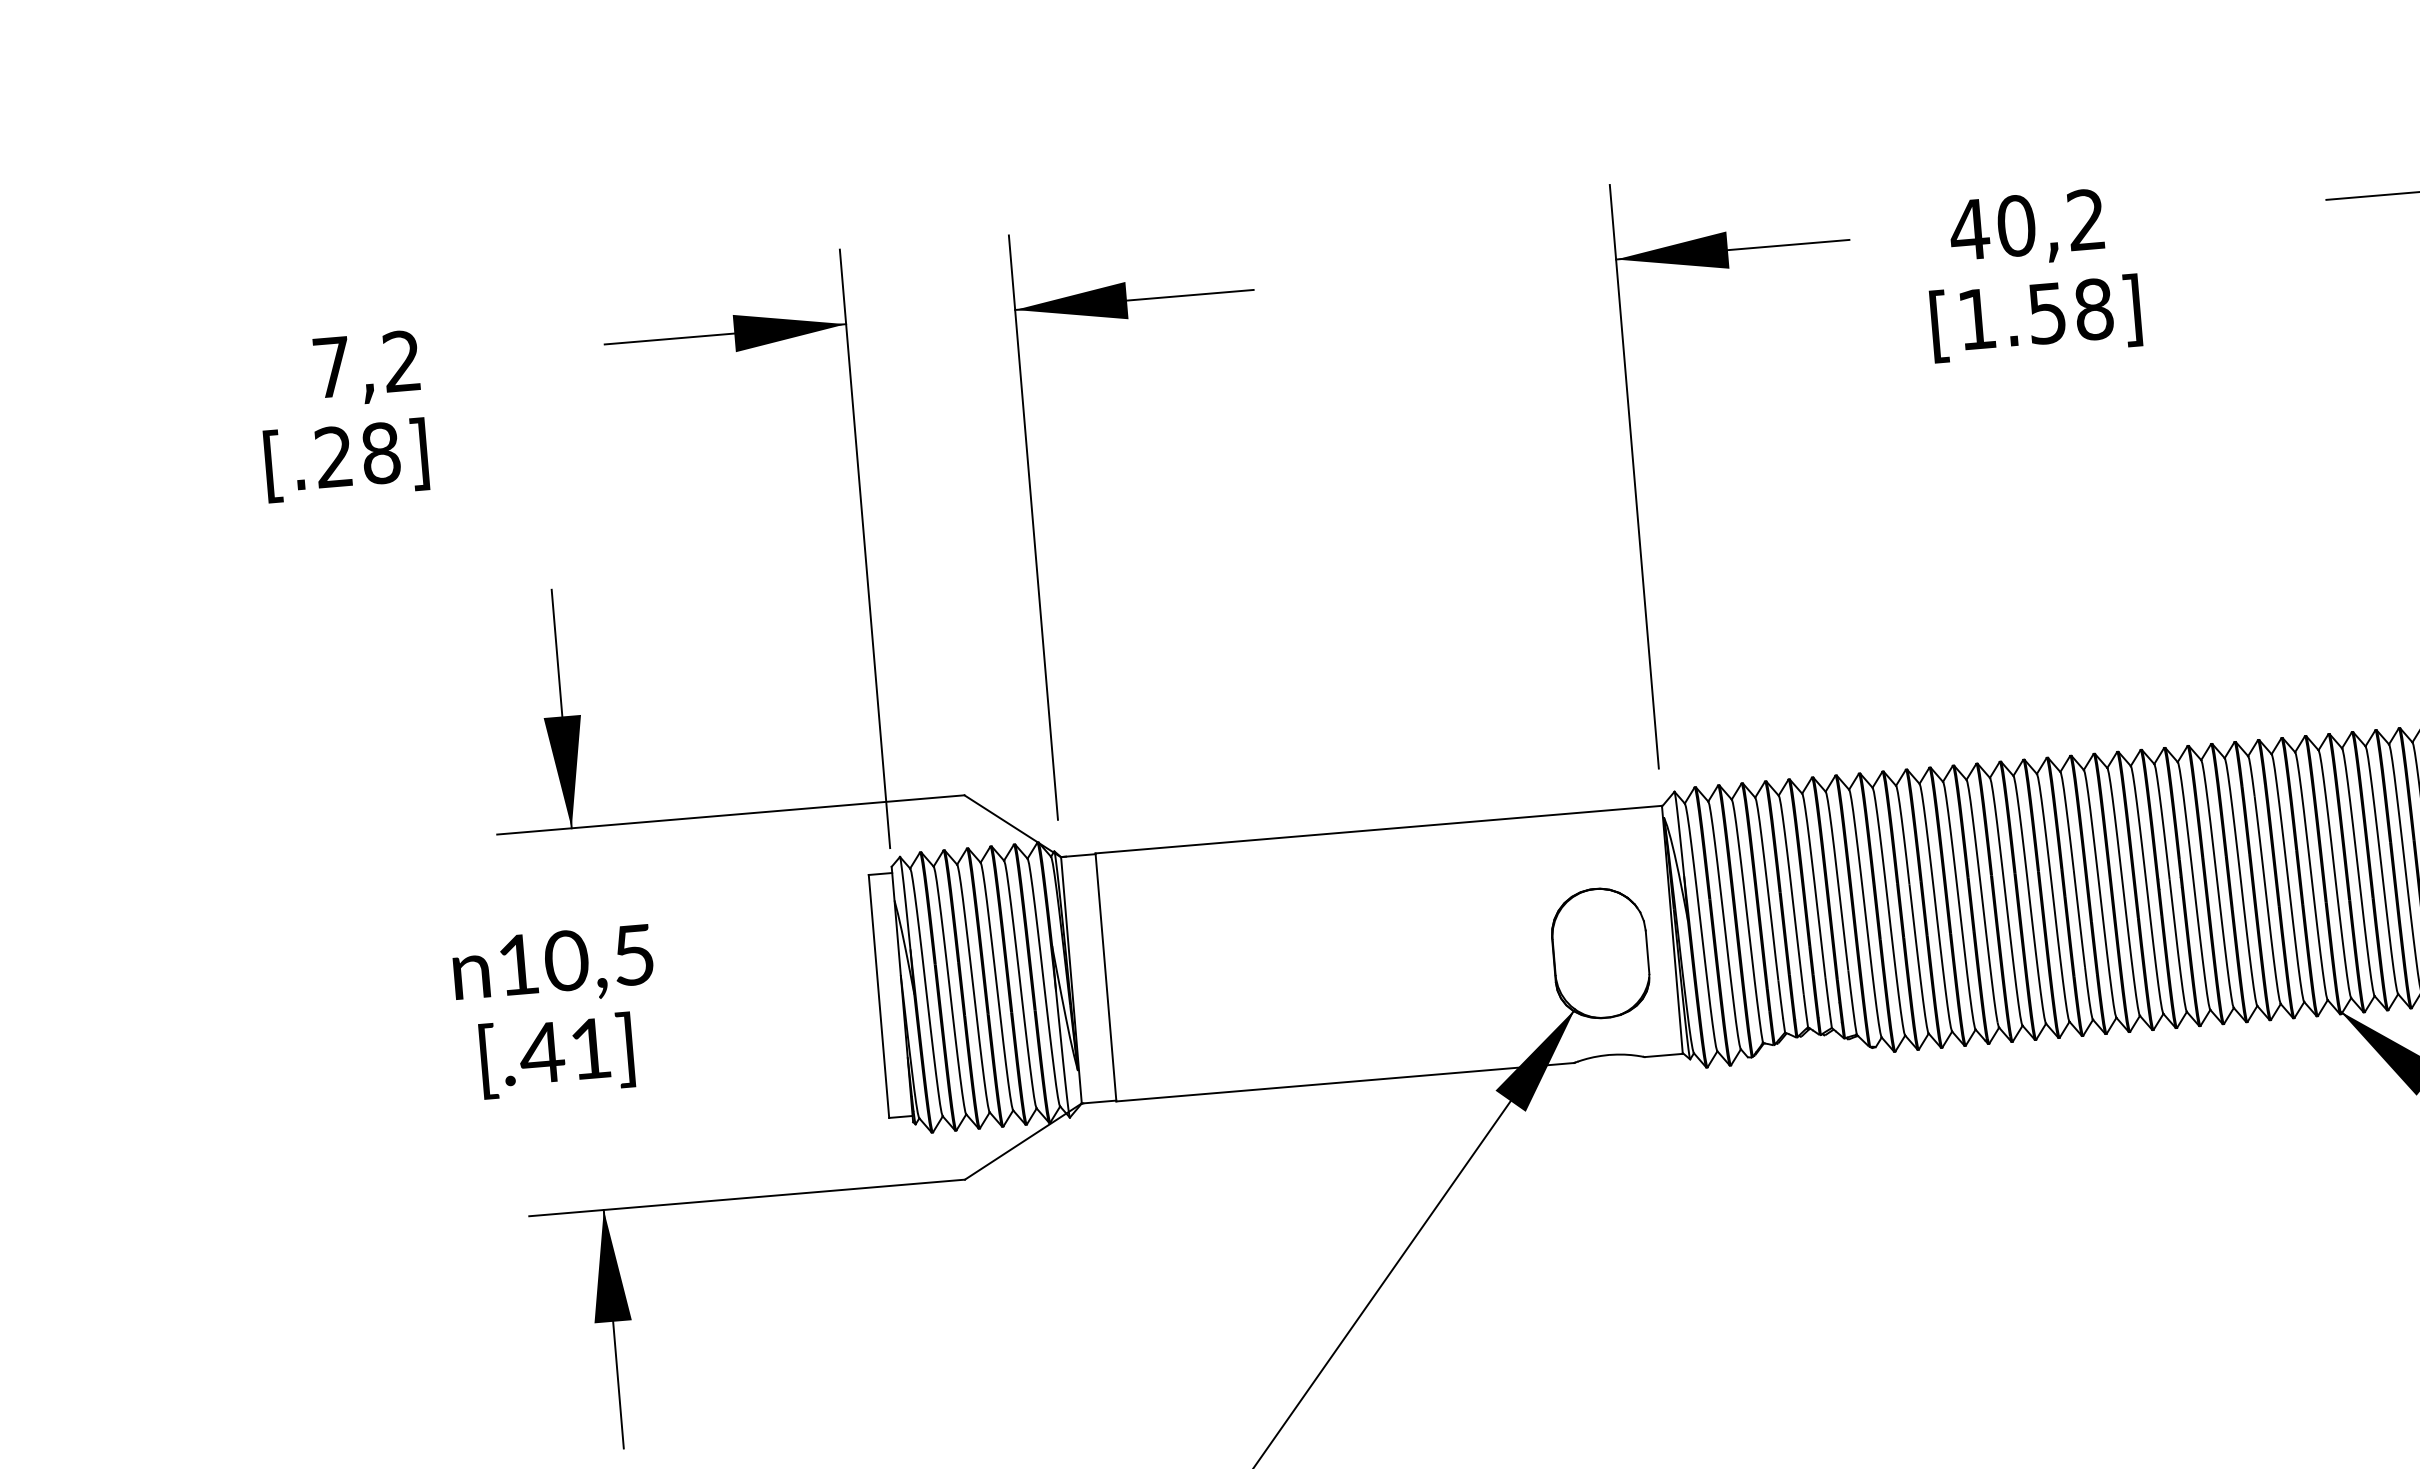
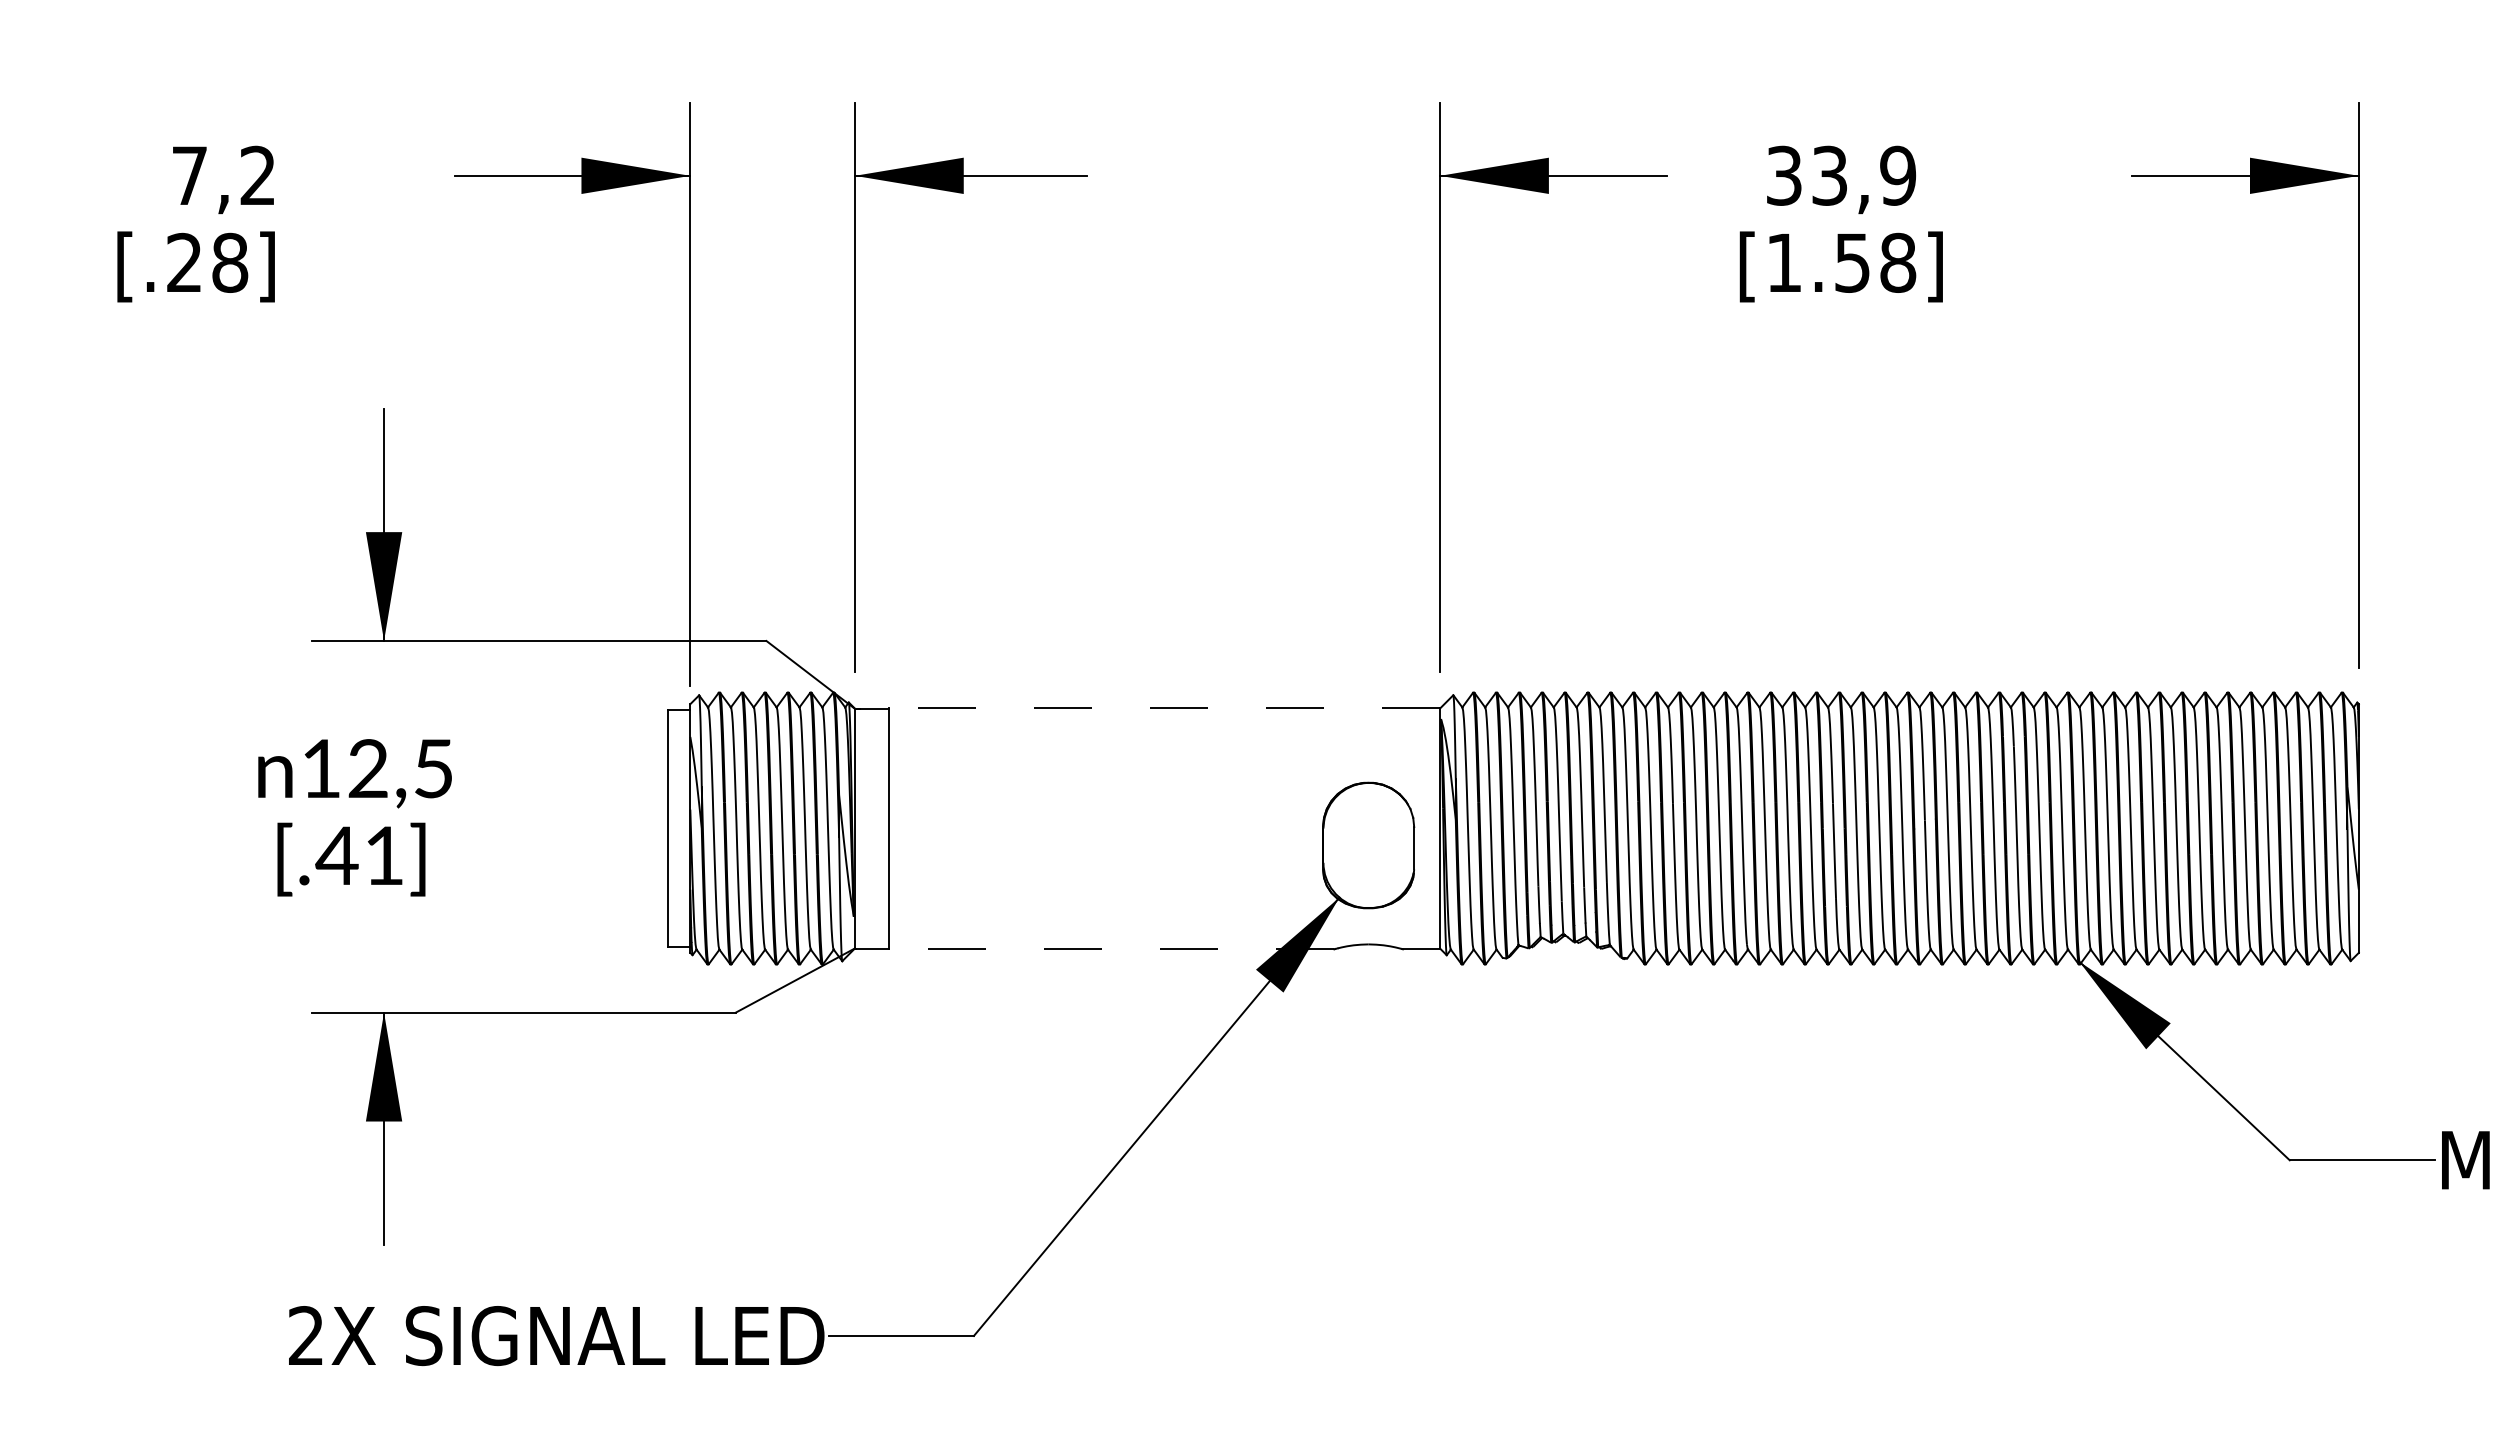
text: (2027, 224) -> (1840, 175), 40,2 -> 33,9
line: (1378, 829) -> (1164, 707), solid -> dashed
text: (566, 960) -> (368, 768), 10,5 -> 12,5
line: (1345, 1082) -> (1111, 949), solid -> dashed

